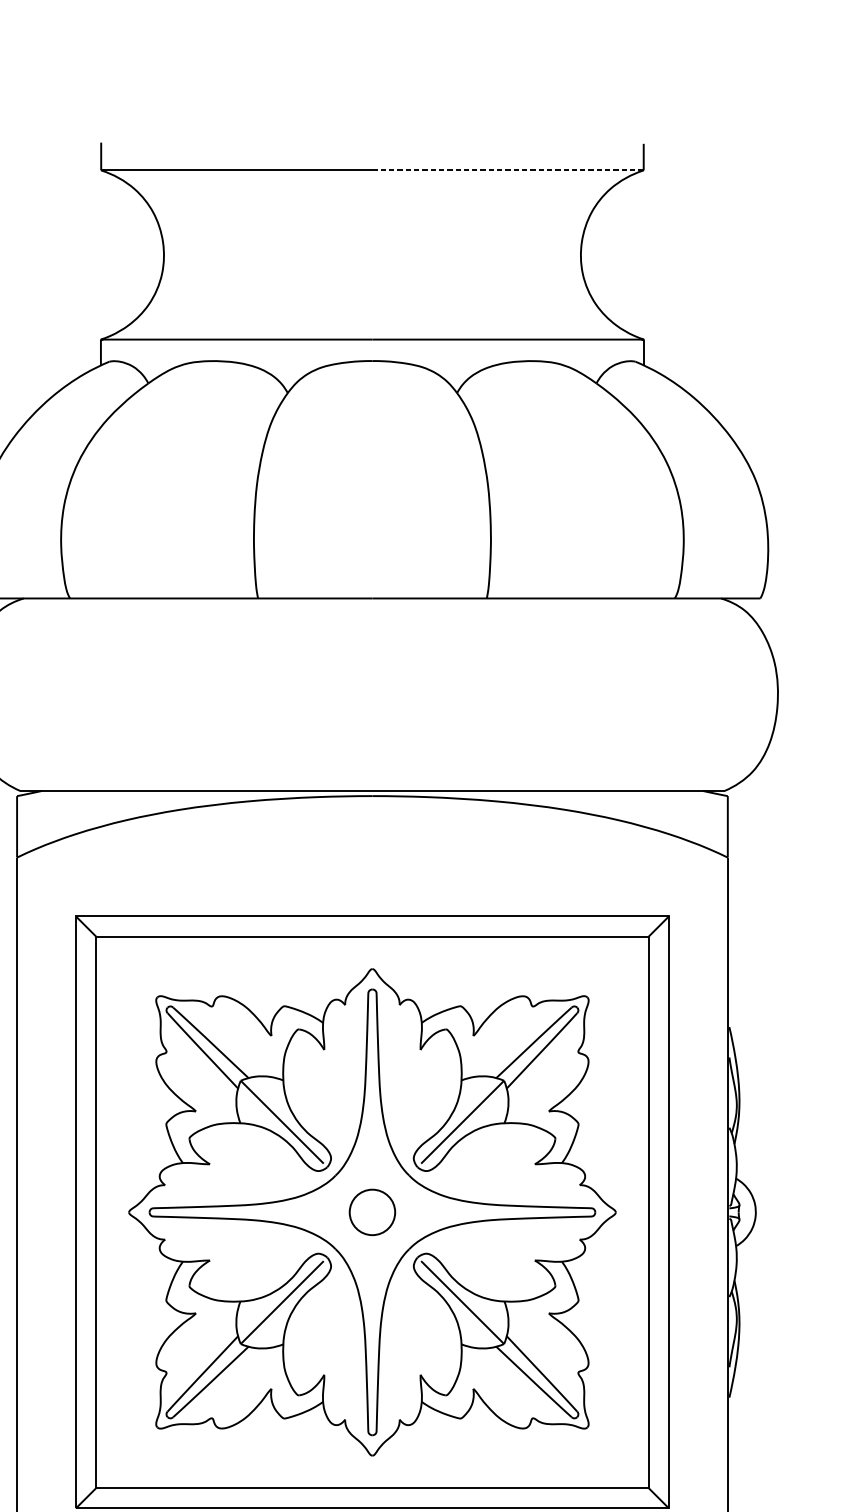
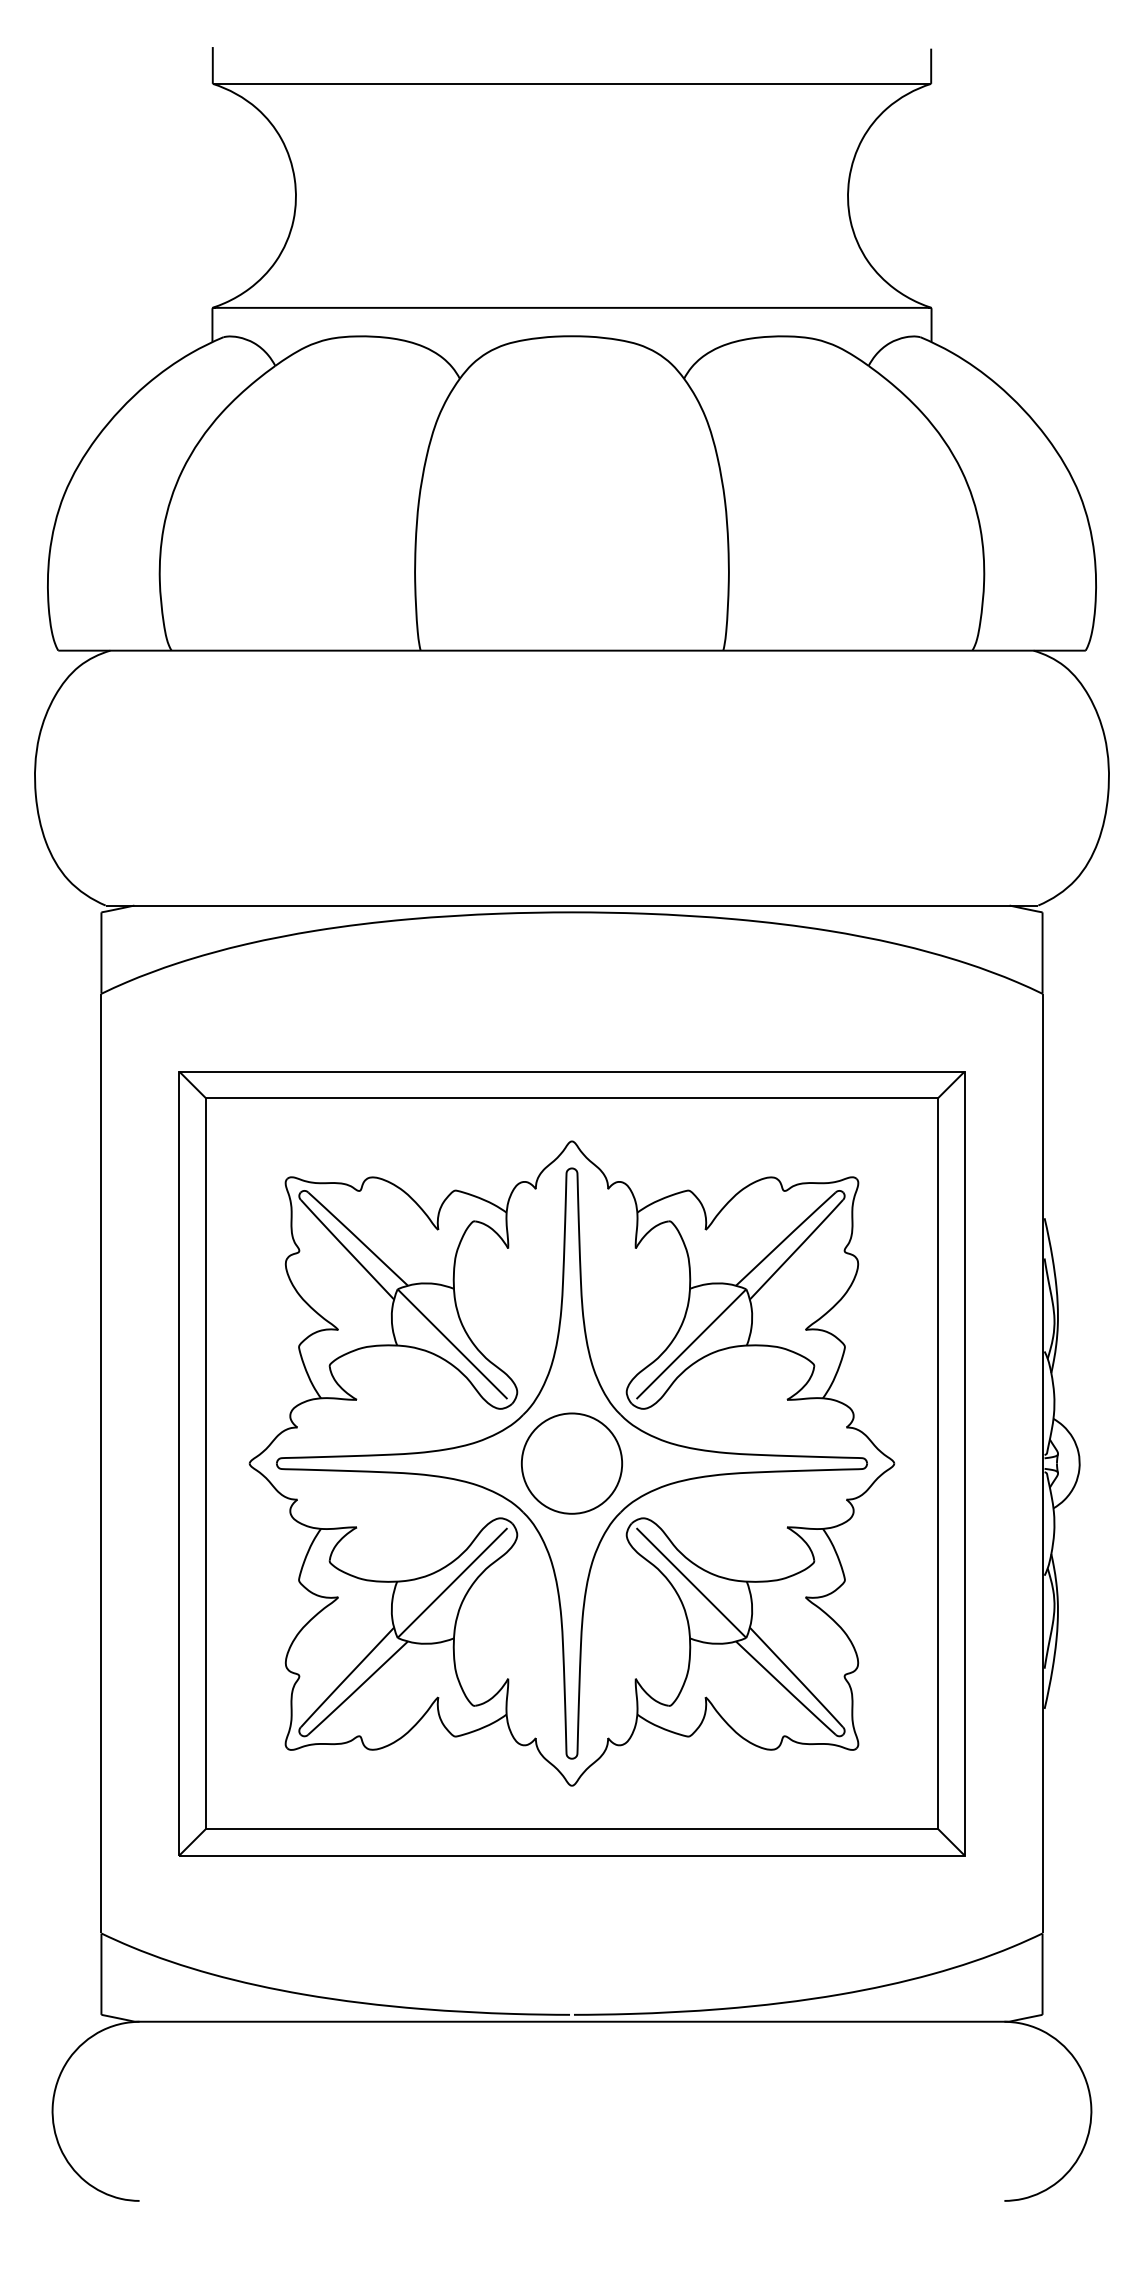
line: (508, 170) -> (751, 83), dashed -> solid
circle: (372, 1212) -> (571, 1463), size x1.67

